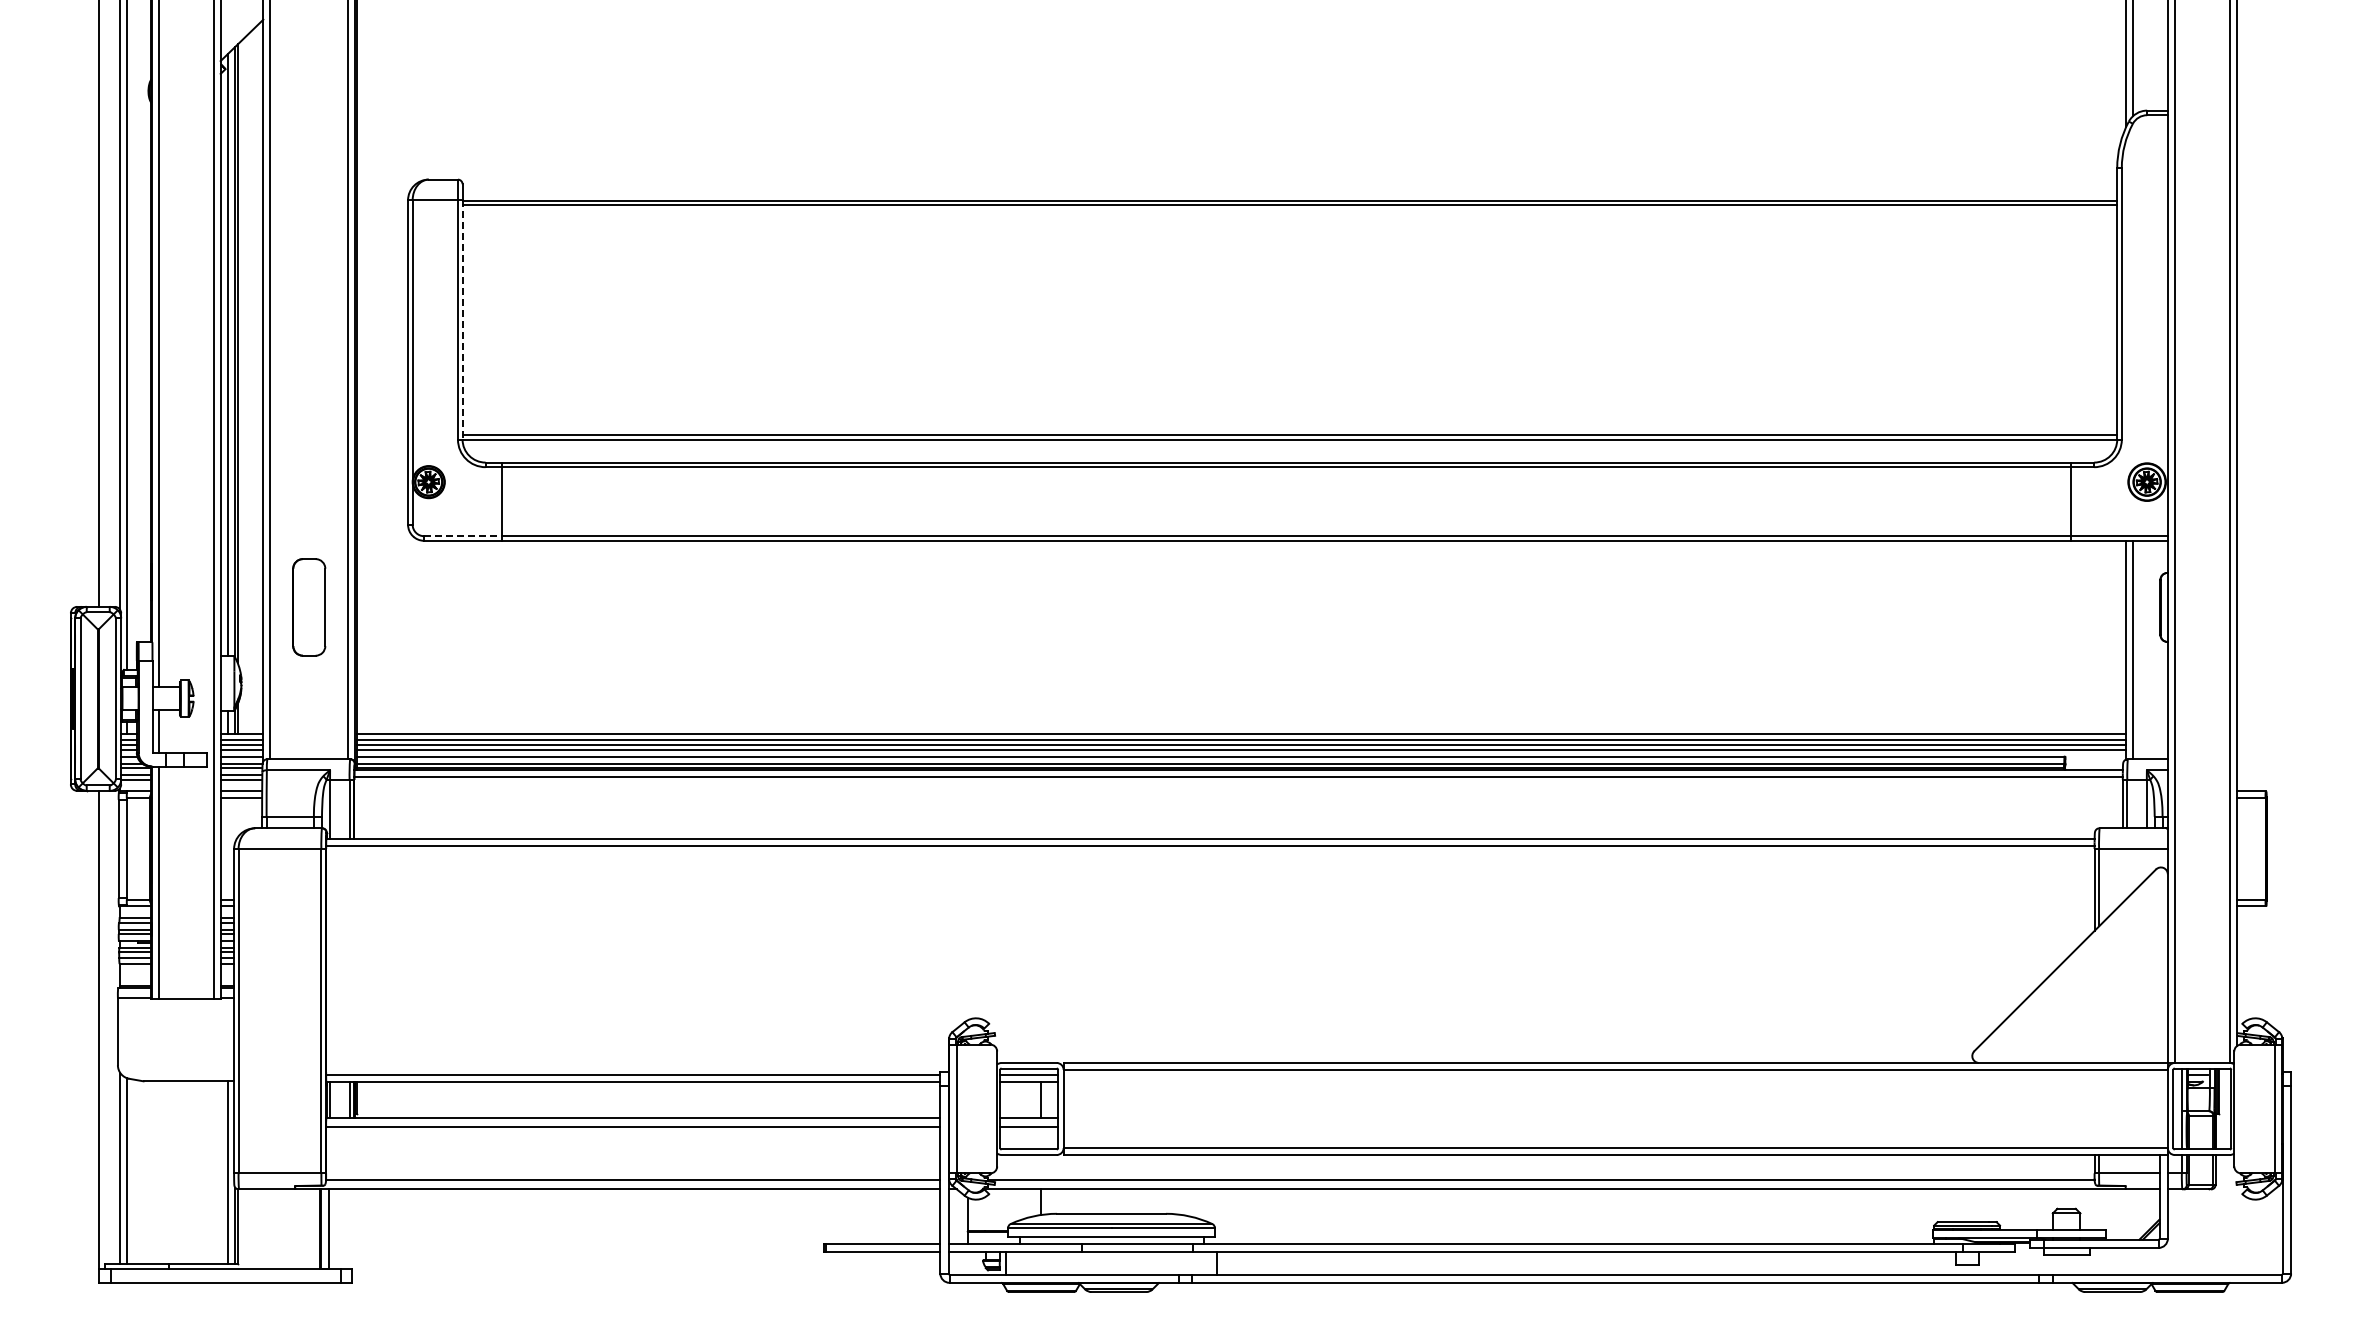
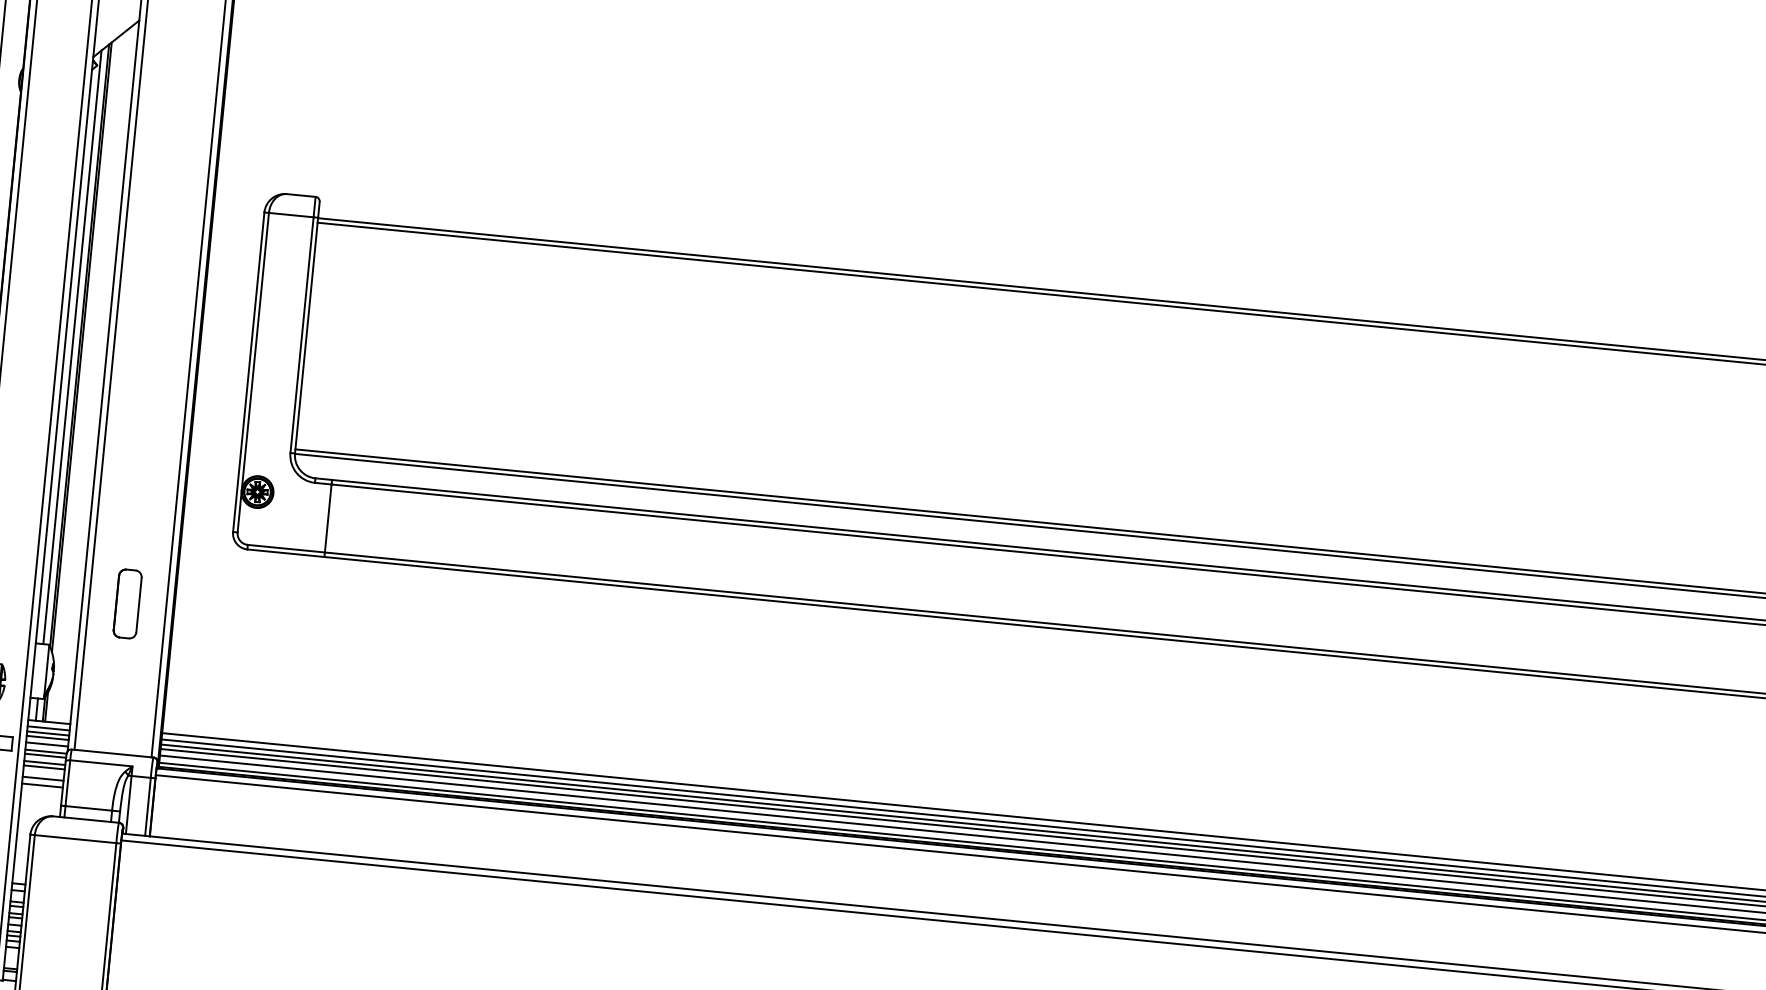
line: (462, 319) -> (306, 335), dashed -> solid
line: (463, 536) -> (286, 549), dashed -> solid
part: (308, 607) -> (127, 603), size x0.71

